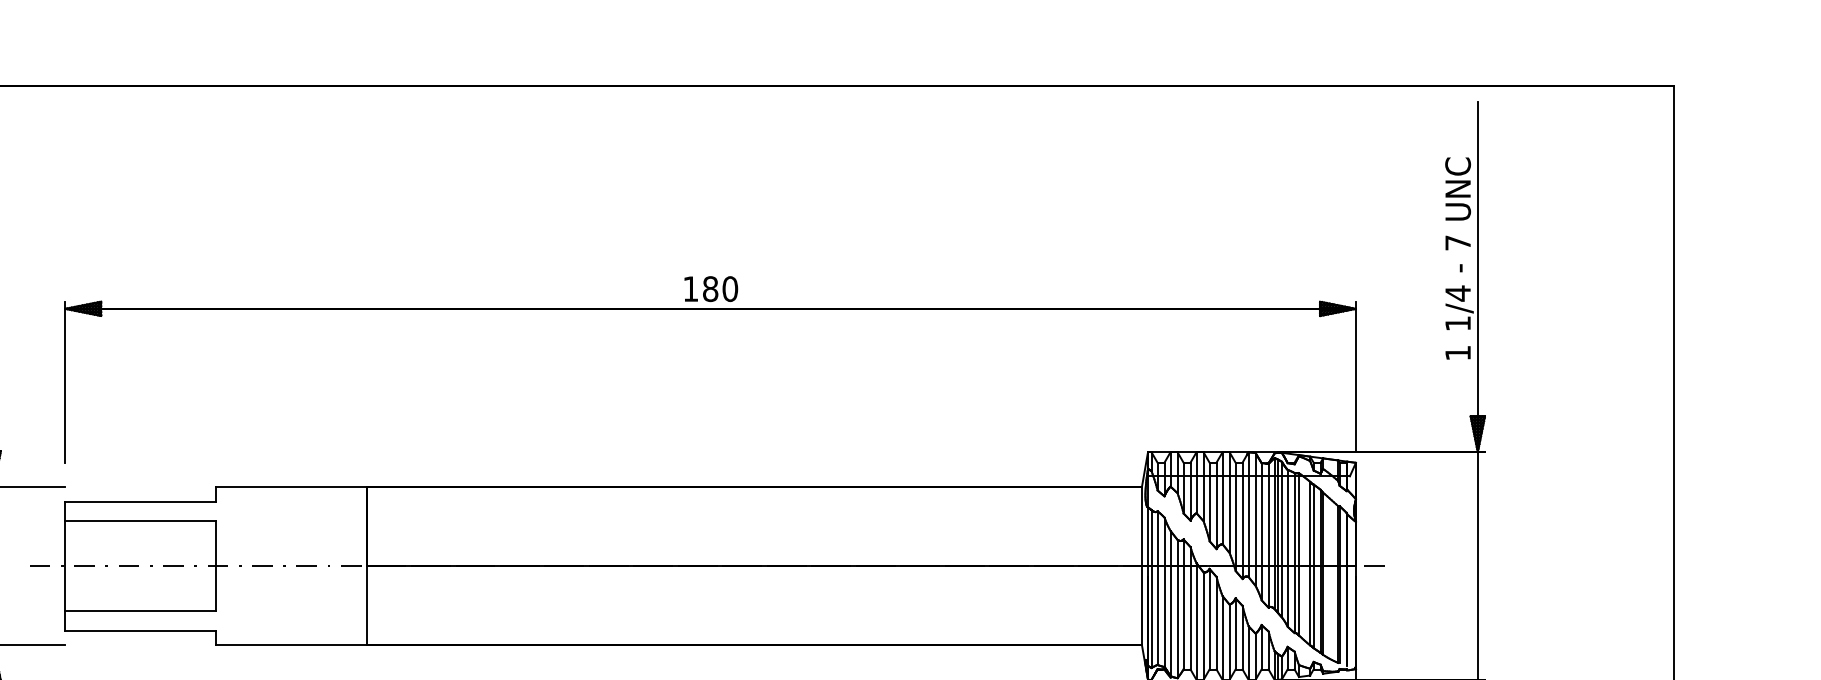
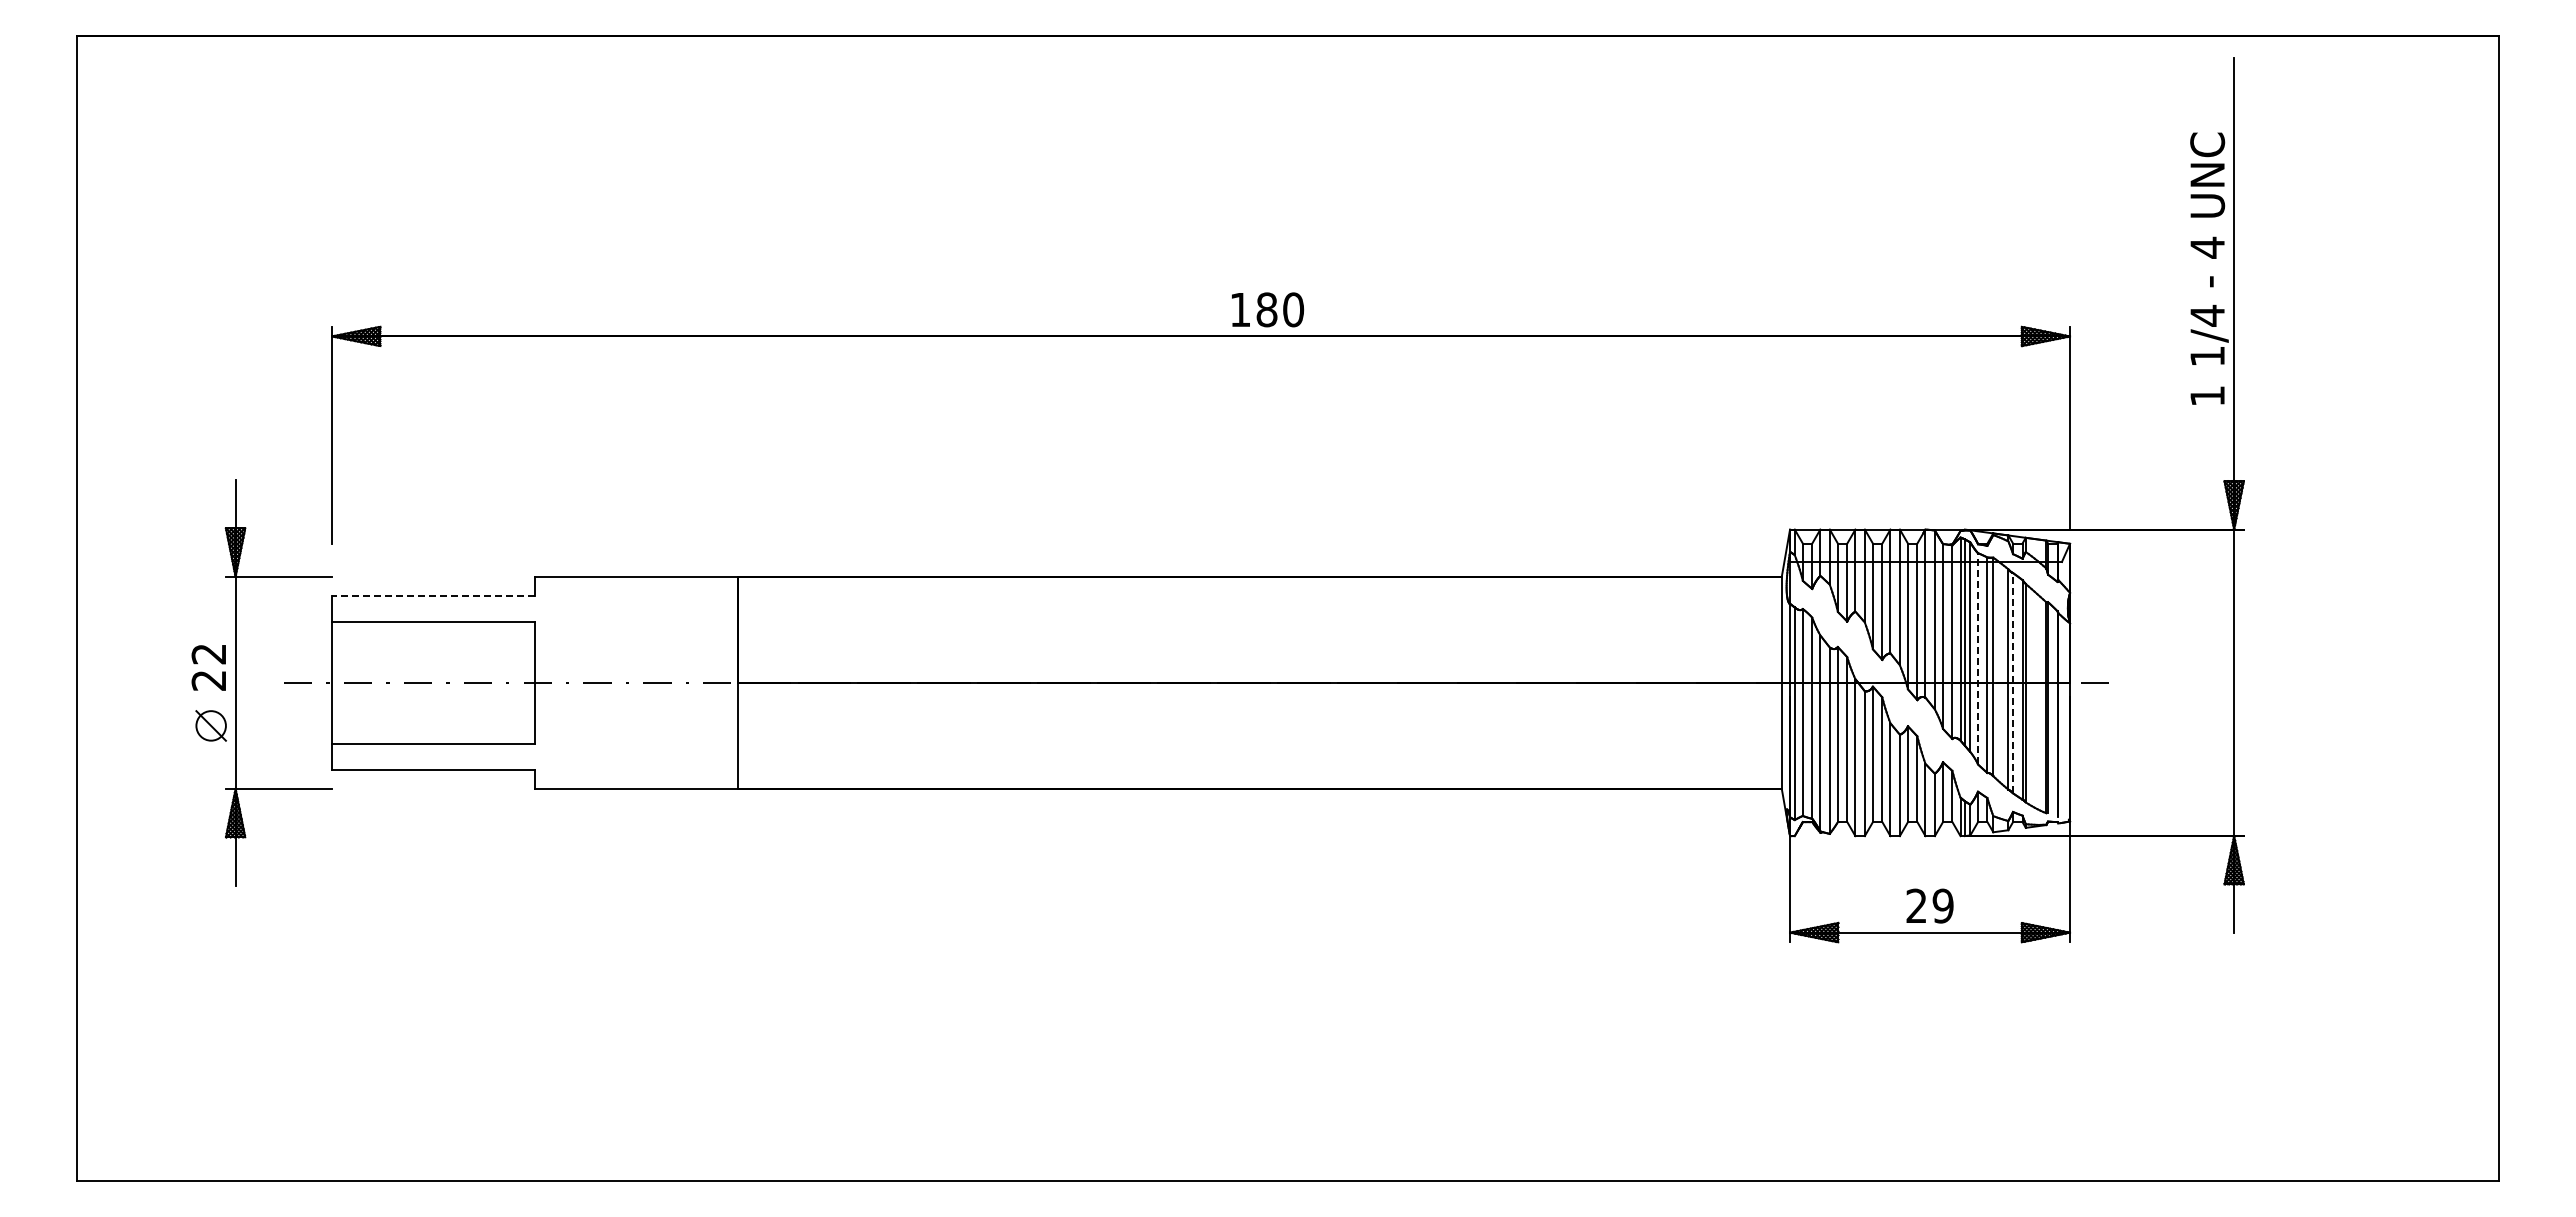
text: (1458, 242) -> (2207, 247), 7 -> 4
text: (711, 288) -> (1268, 309), moved
line: (140, 501) -> (433, 595), solid -> dashed
line: (1287, 548) -> (1978, 658), solid -> dashed
line: (1313, 565) -> (2013, 682), solid -> dashed

